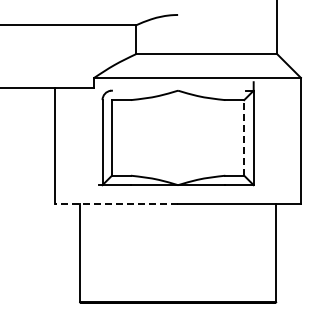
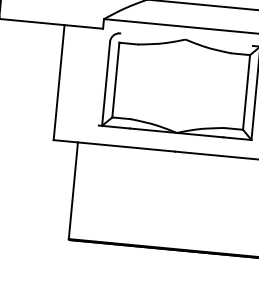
line: (244, 137) -> (246, 92), dashed -> solid
line: (116, 204) -> (114, 146), dashed -> solid

